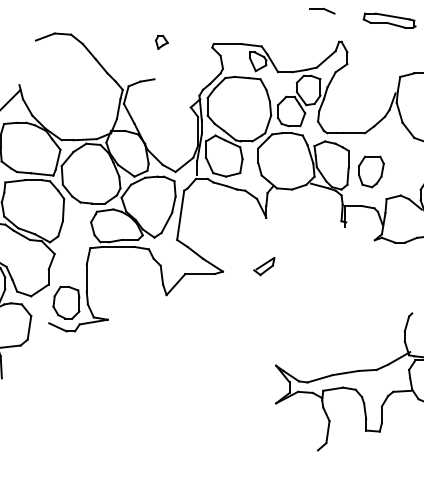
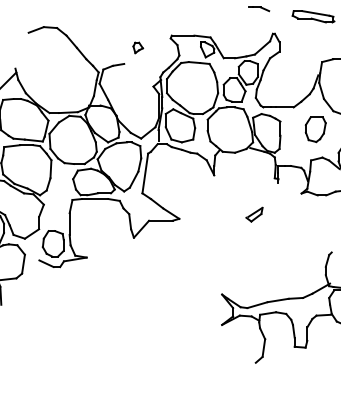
part: (161, 41) -> (137, 47), moved
part: (371, 171) -> (315, 129), moved
part: (264, 266) -> (254, 214), moved

